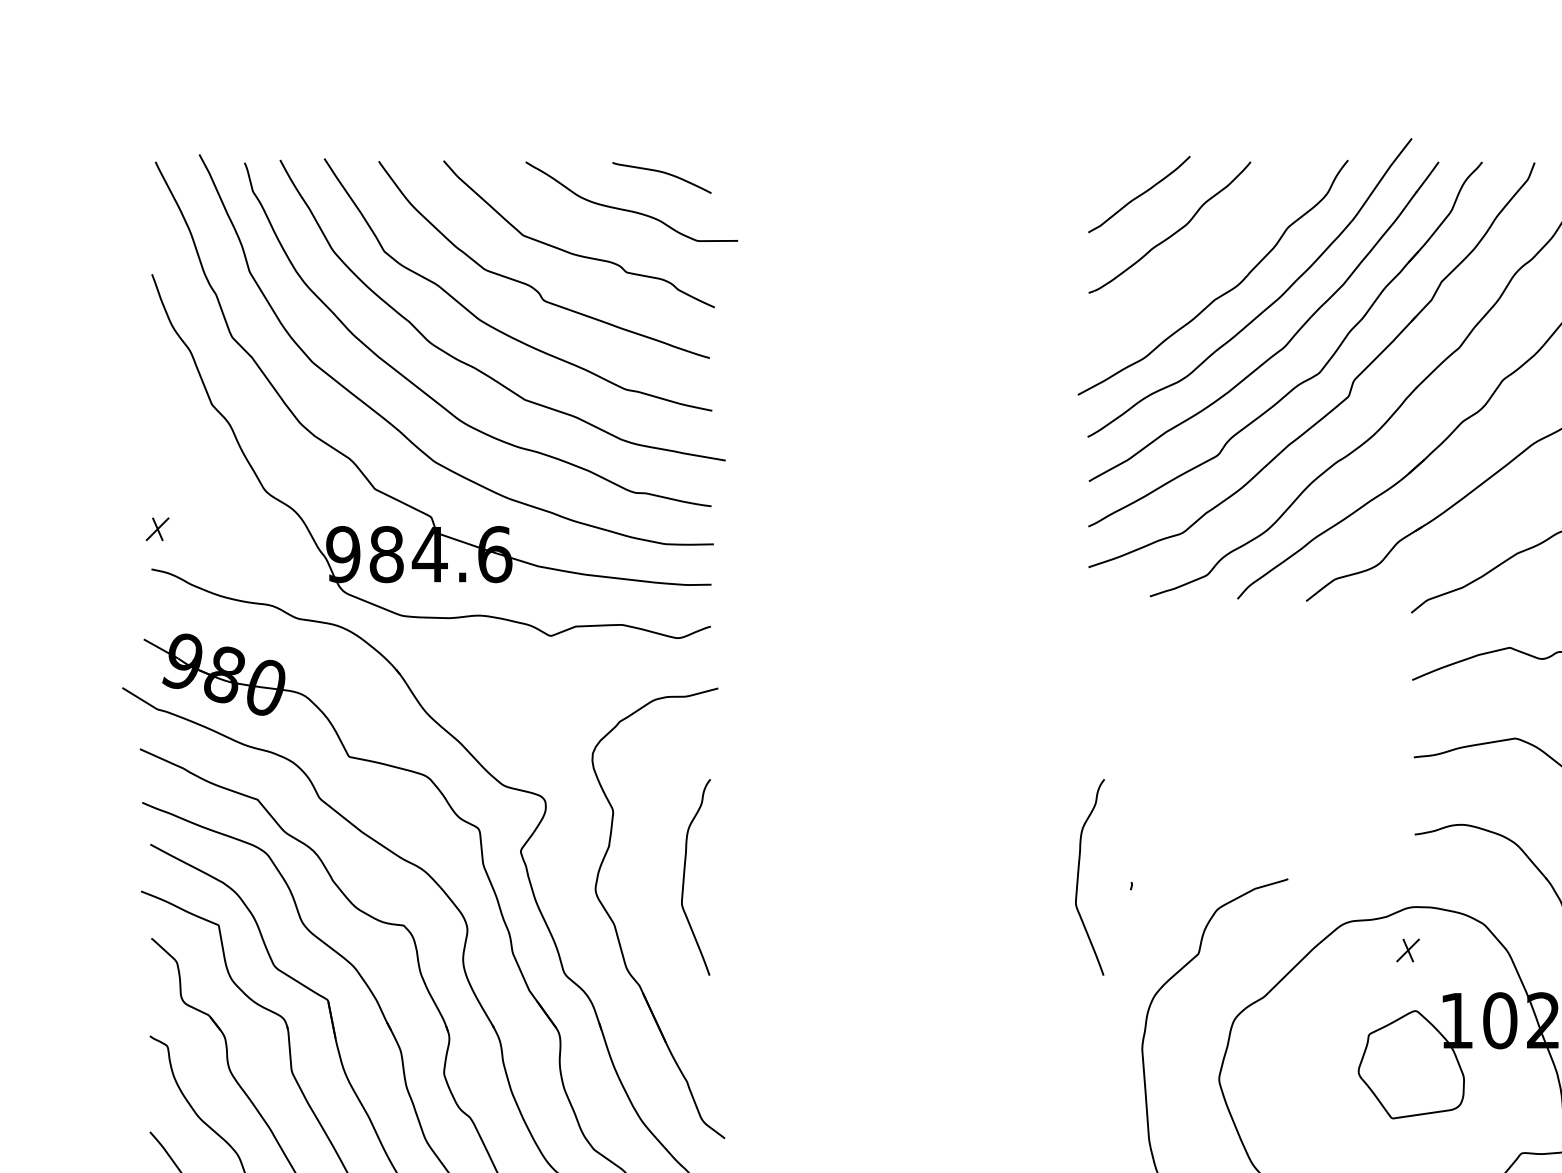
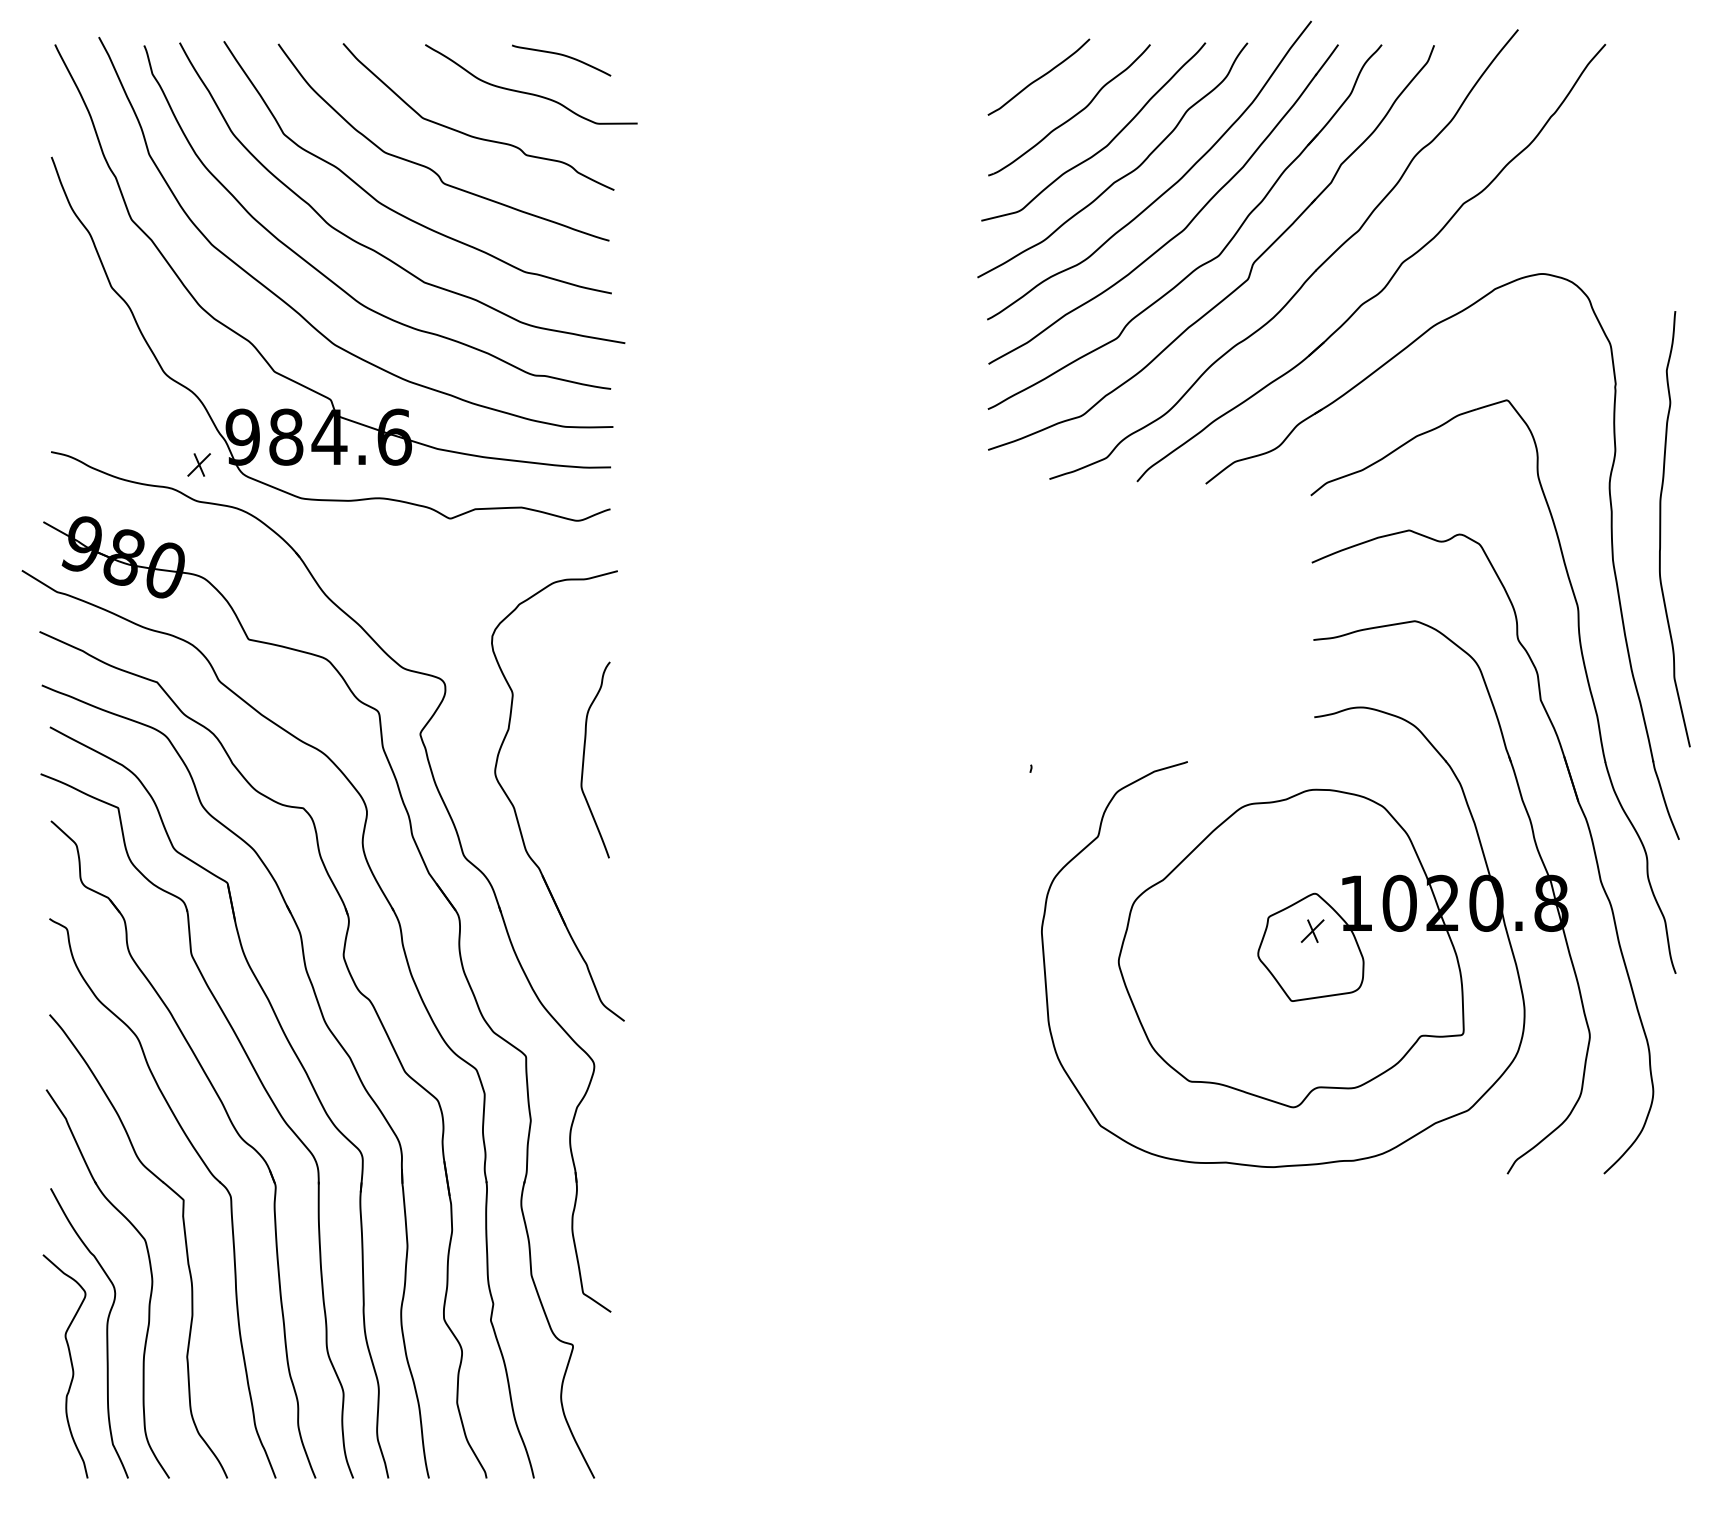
curve: (1205, 262) -> (1105, 145), added
part: (156, 528) -> (198, 464), moved
curve: (1078, 876) -> (978, 759), removed
part: (1407, 949) -> (1312, 930), moved

